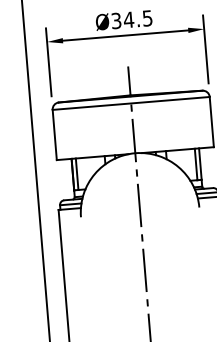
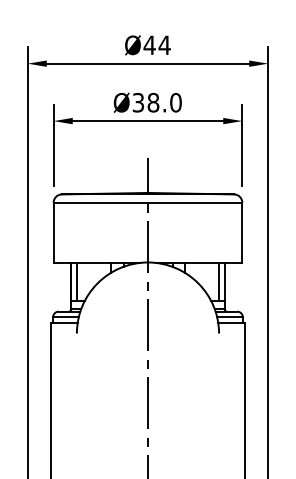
text: (138, 18) -> (164, 102), Ø34.5 -> Ø38.0

